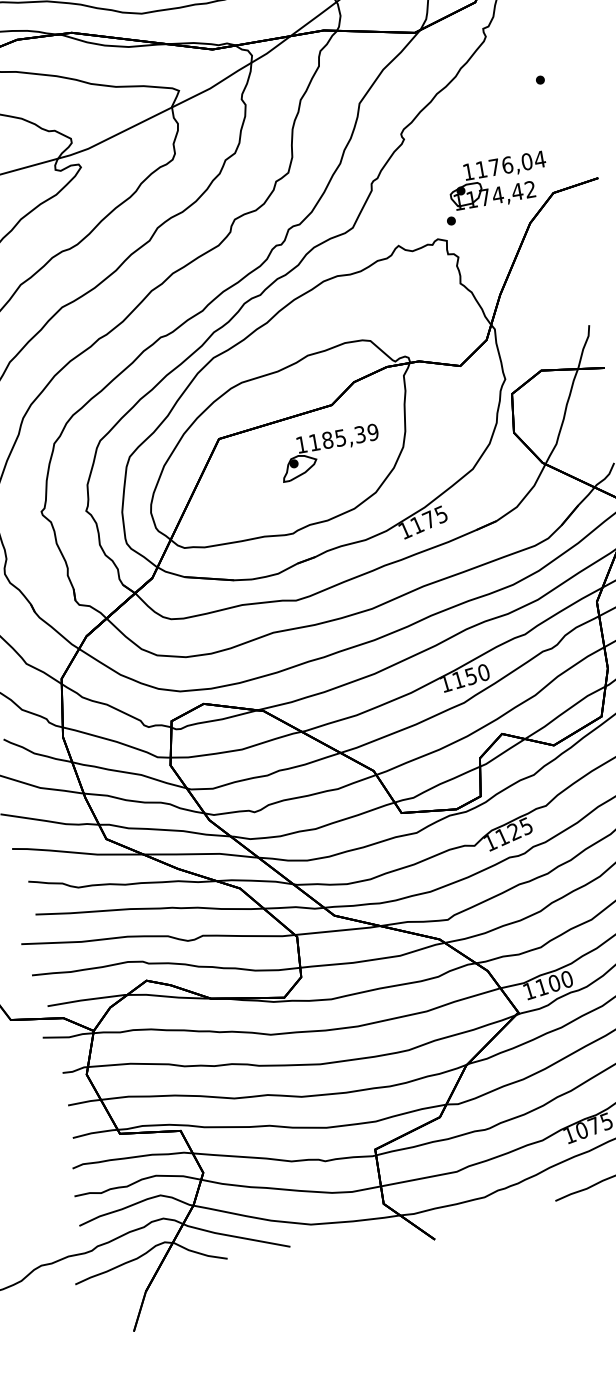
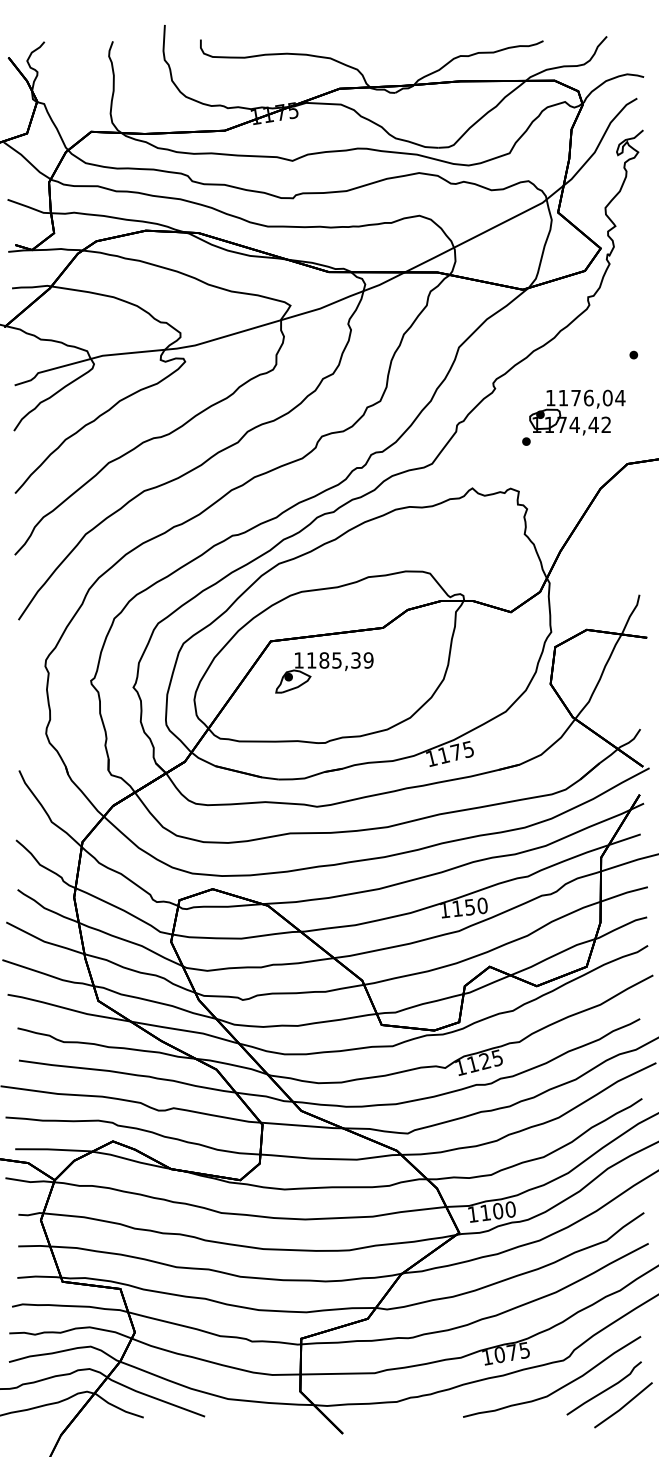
part: (495, 187) -> (573, 417), moved
part: (330, 452) -> (324, 672), moved

